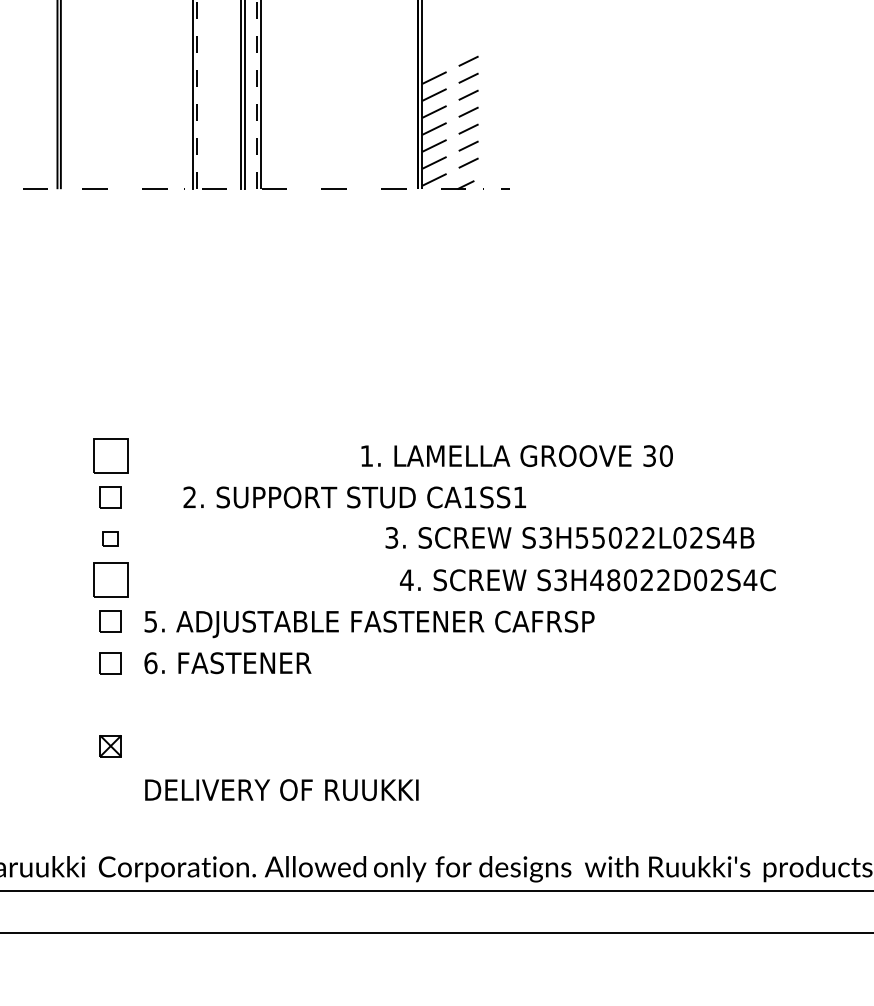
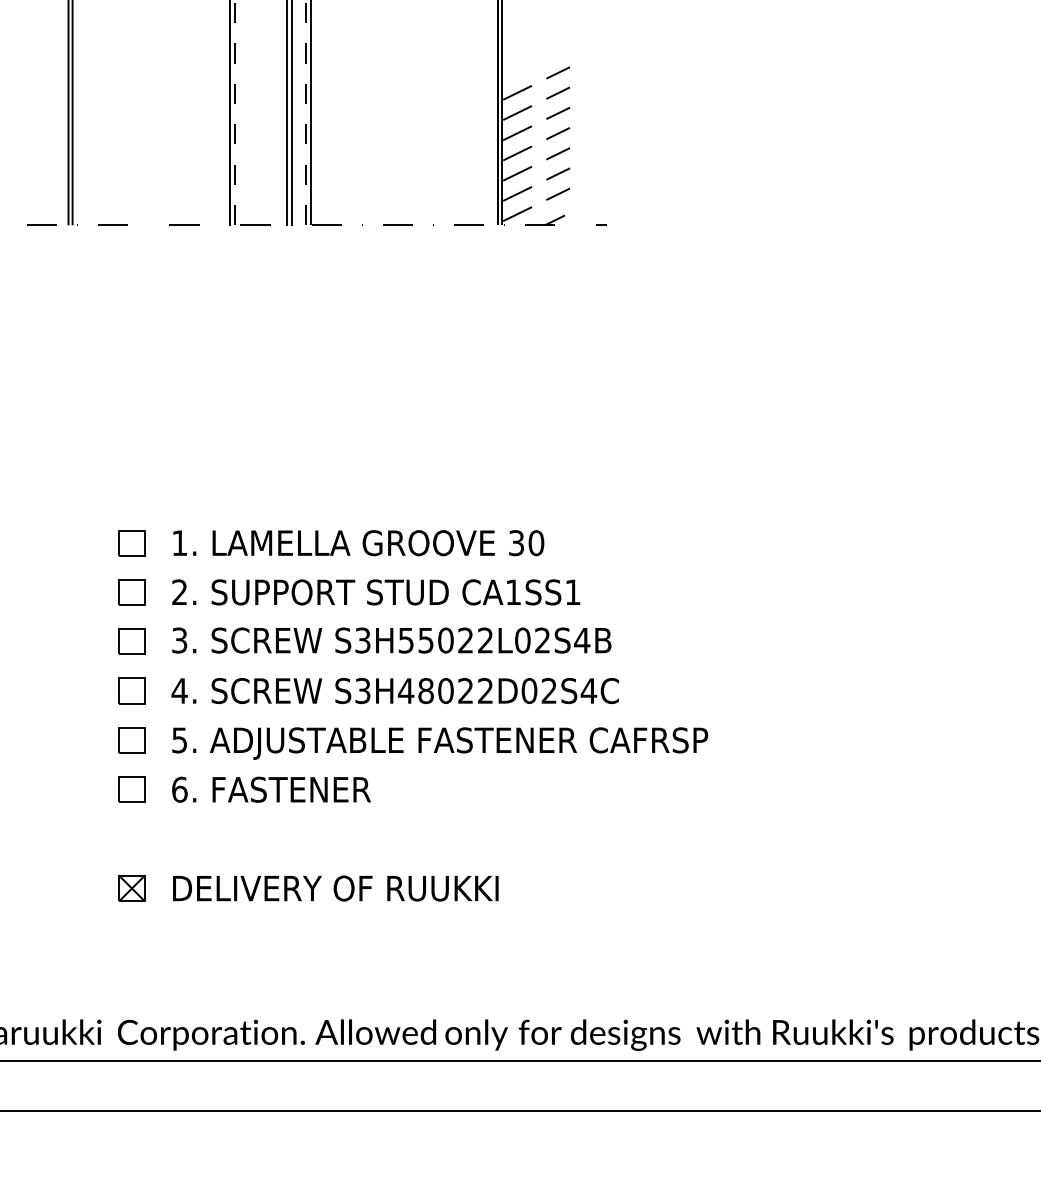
part: (110, 455) -> (131, 542), size x0.62
text: (516, 456) -> (357, 543), moved
text: (354, 497) -> (375, 592), moved
text: (569, 537) -> (391, 640), moved
part: (110, 538) -> (131, 641), size x1.43
part: (110, 580) -> (131, 691), size x0.62
text: (587, 580) -> (394, 691), moved
text: (281, 789) -> (335, 887), moved

